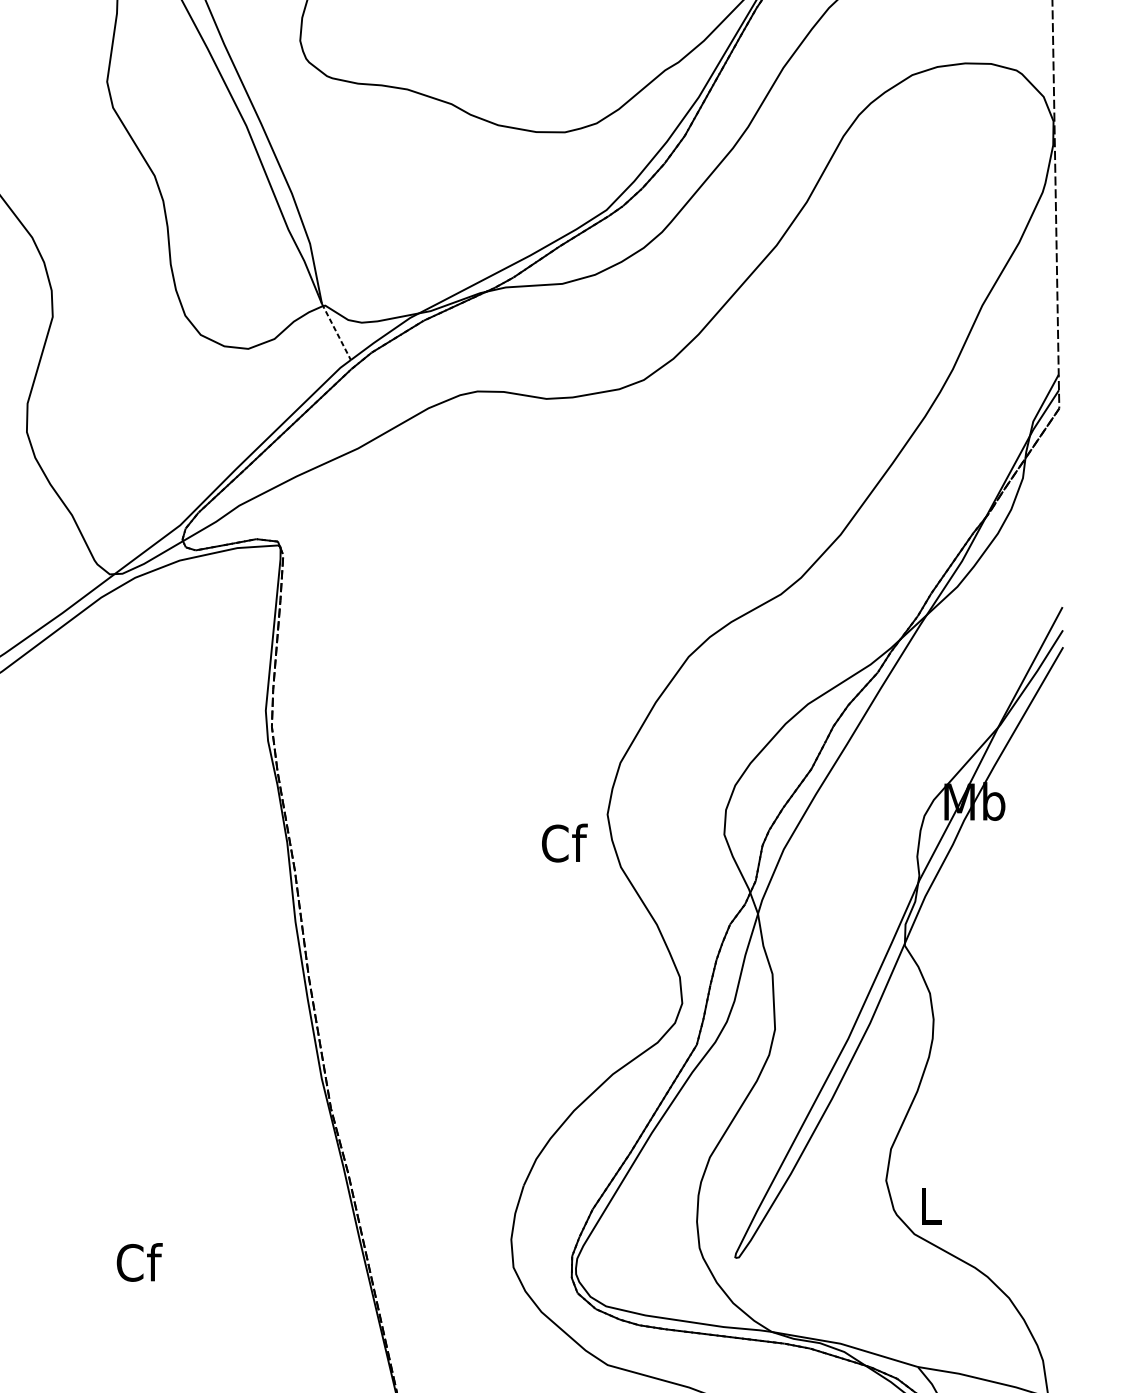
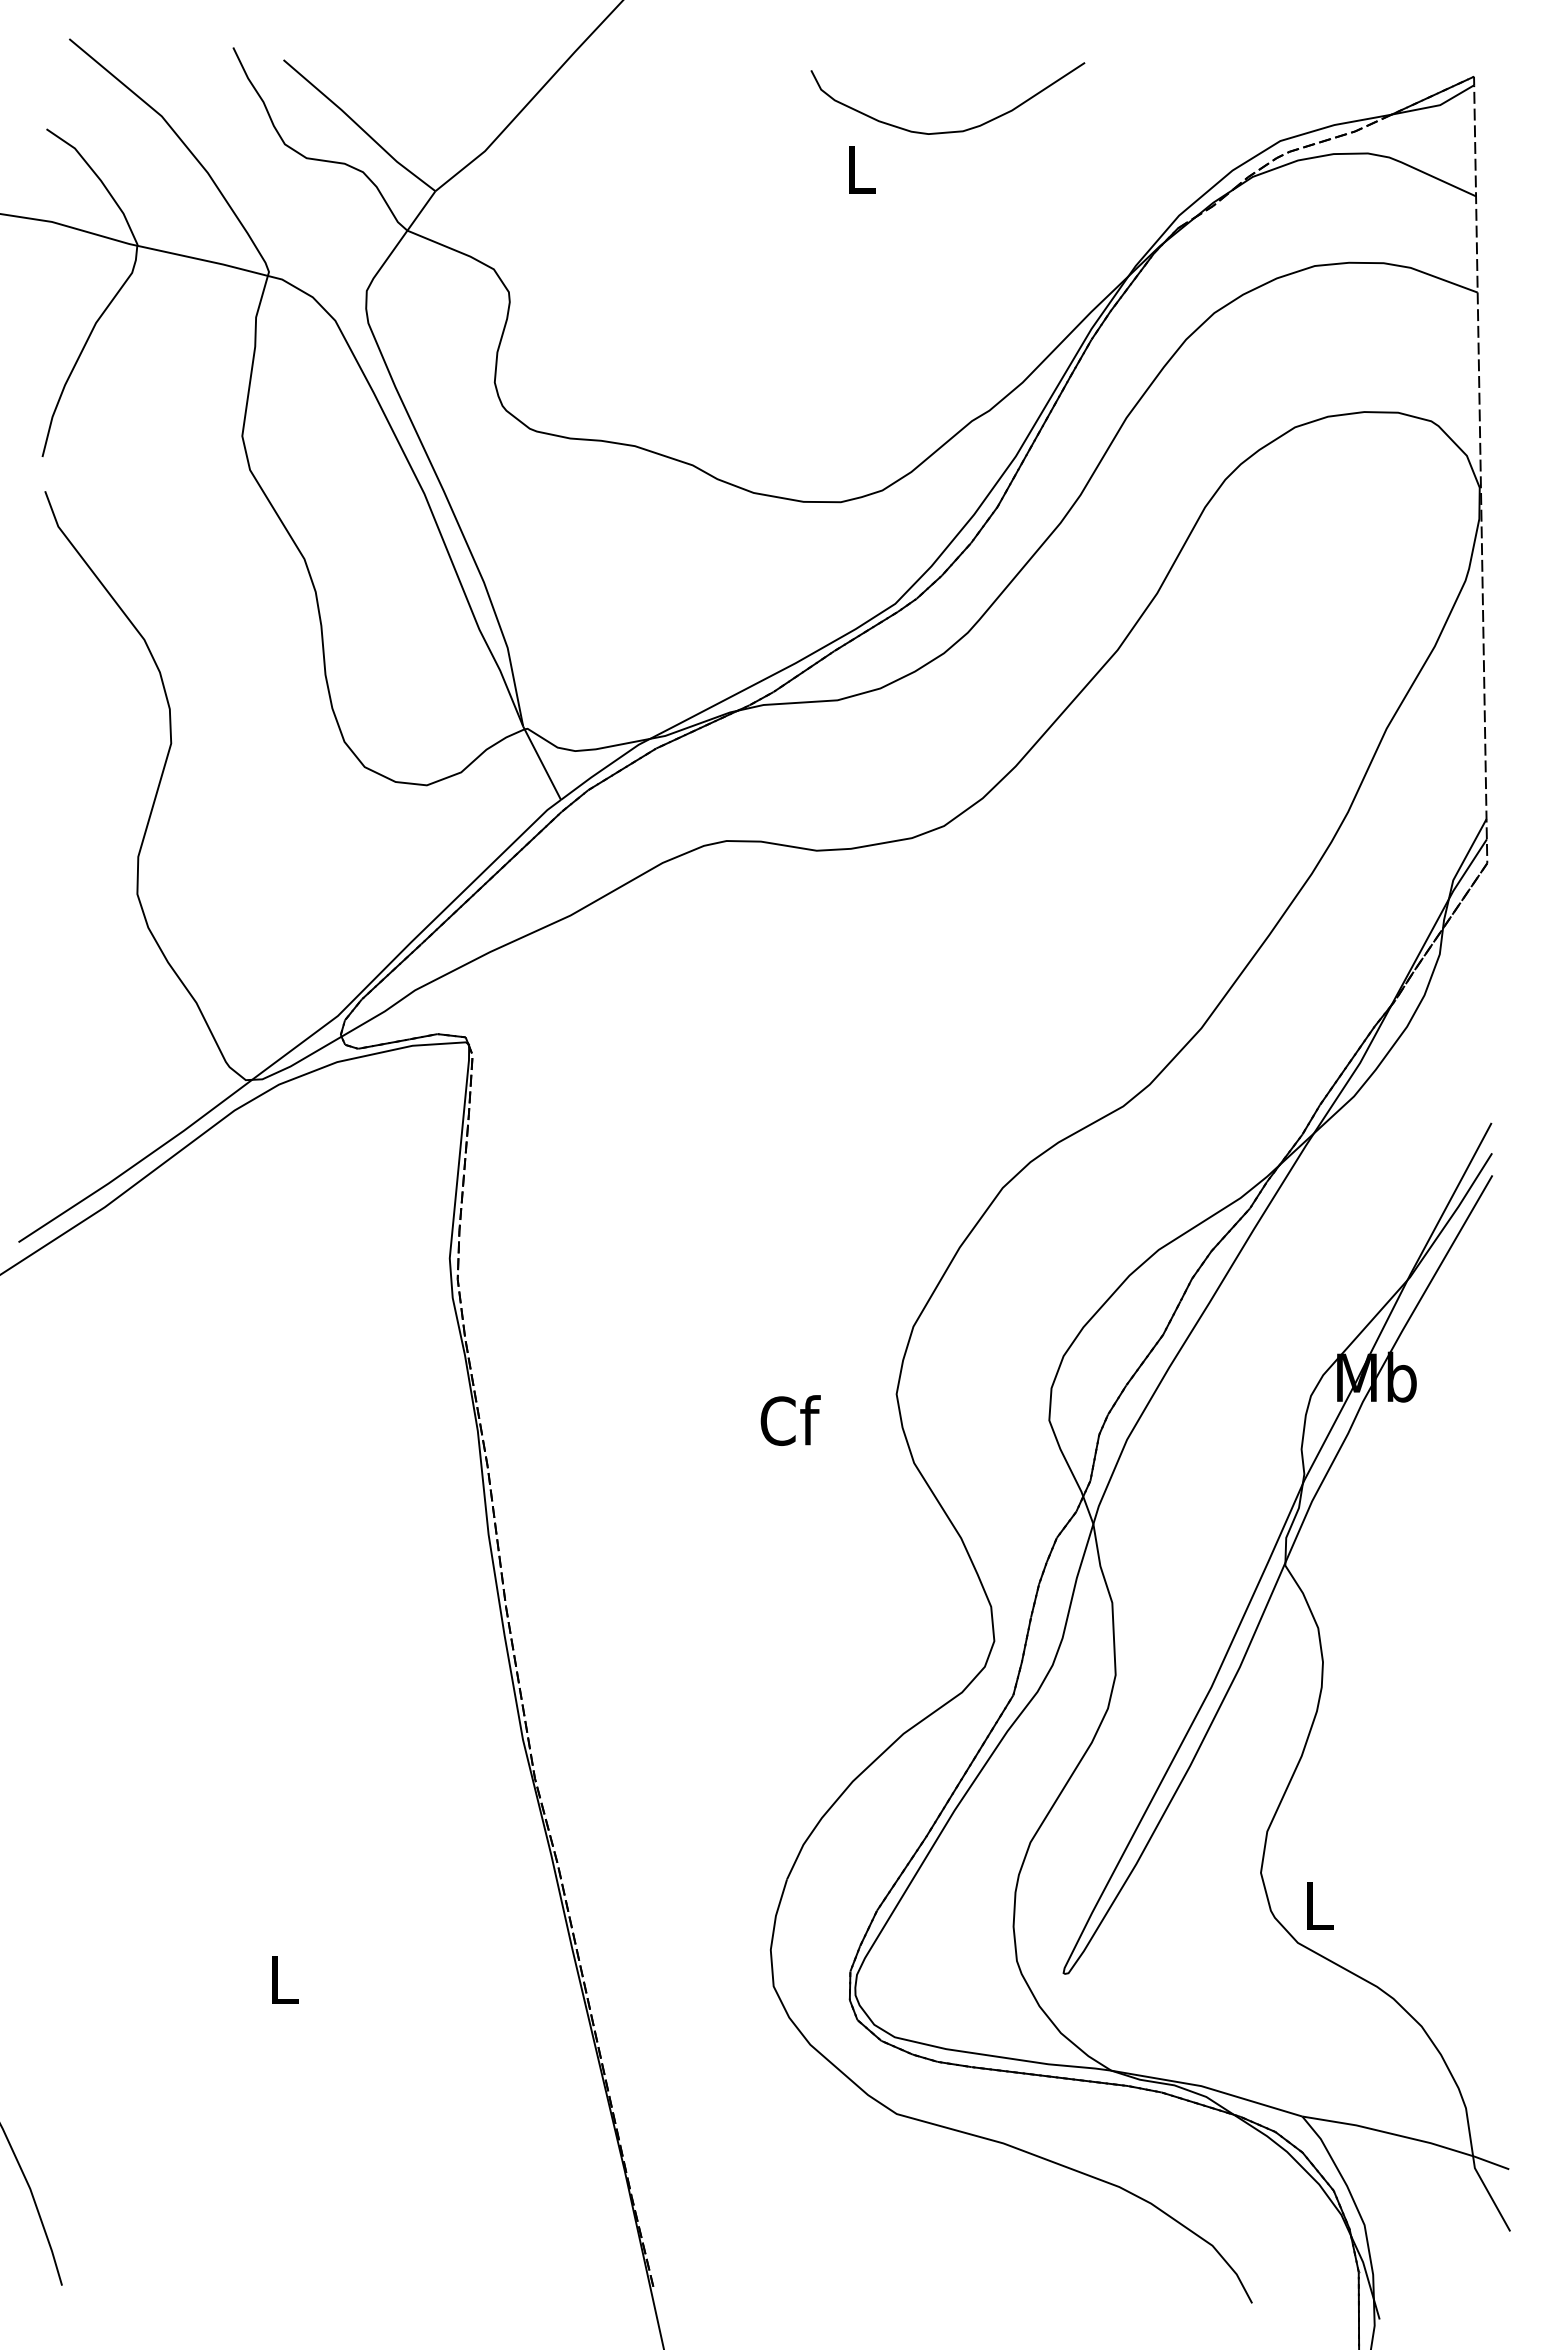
line: (335, 331) -> (541, 762), dashed -> solid
text: (564, 843) -> (790, 1420), moved
text: (139, 1262) -> (284, 1979), Cf -> L

